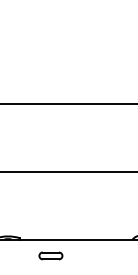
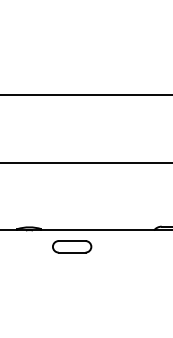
part: (51, 255) -> (72, 246), size x1.67

